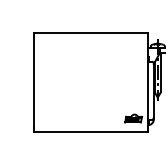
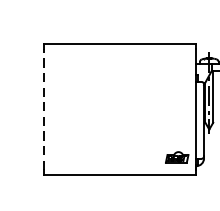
line: (33, 82) -> (44, 109), solid -> dashed

